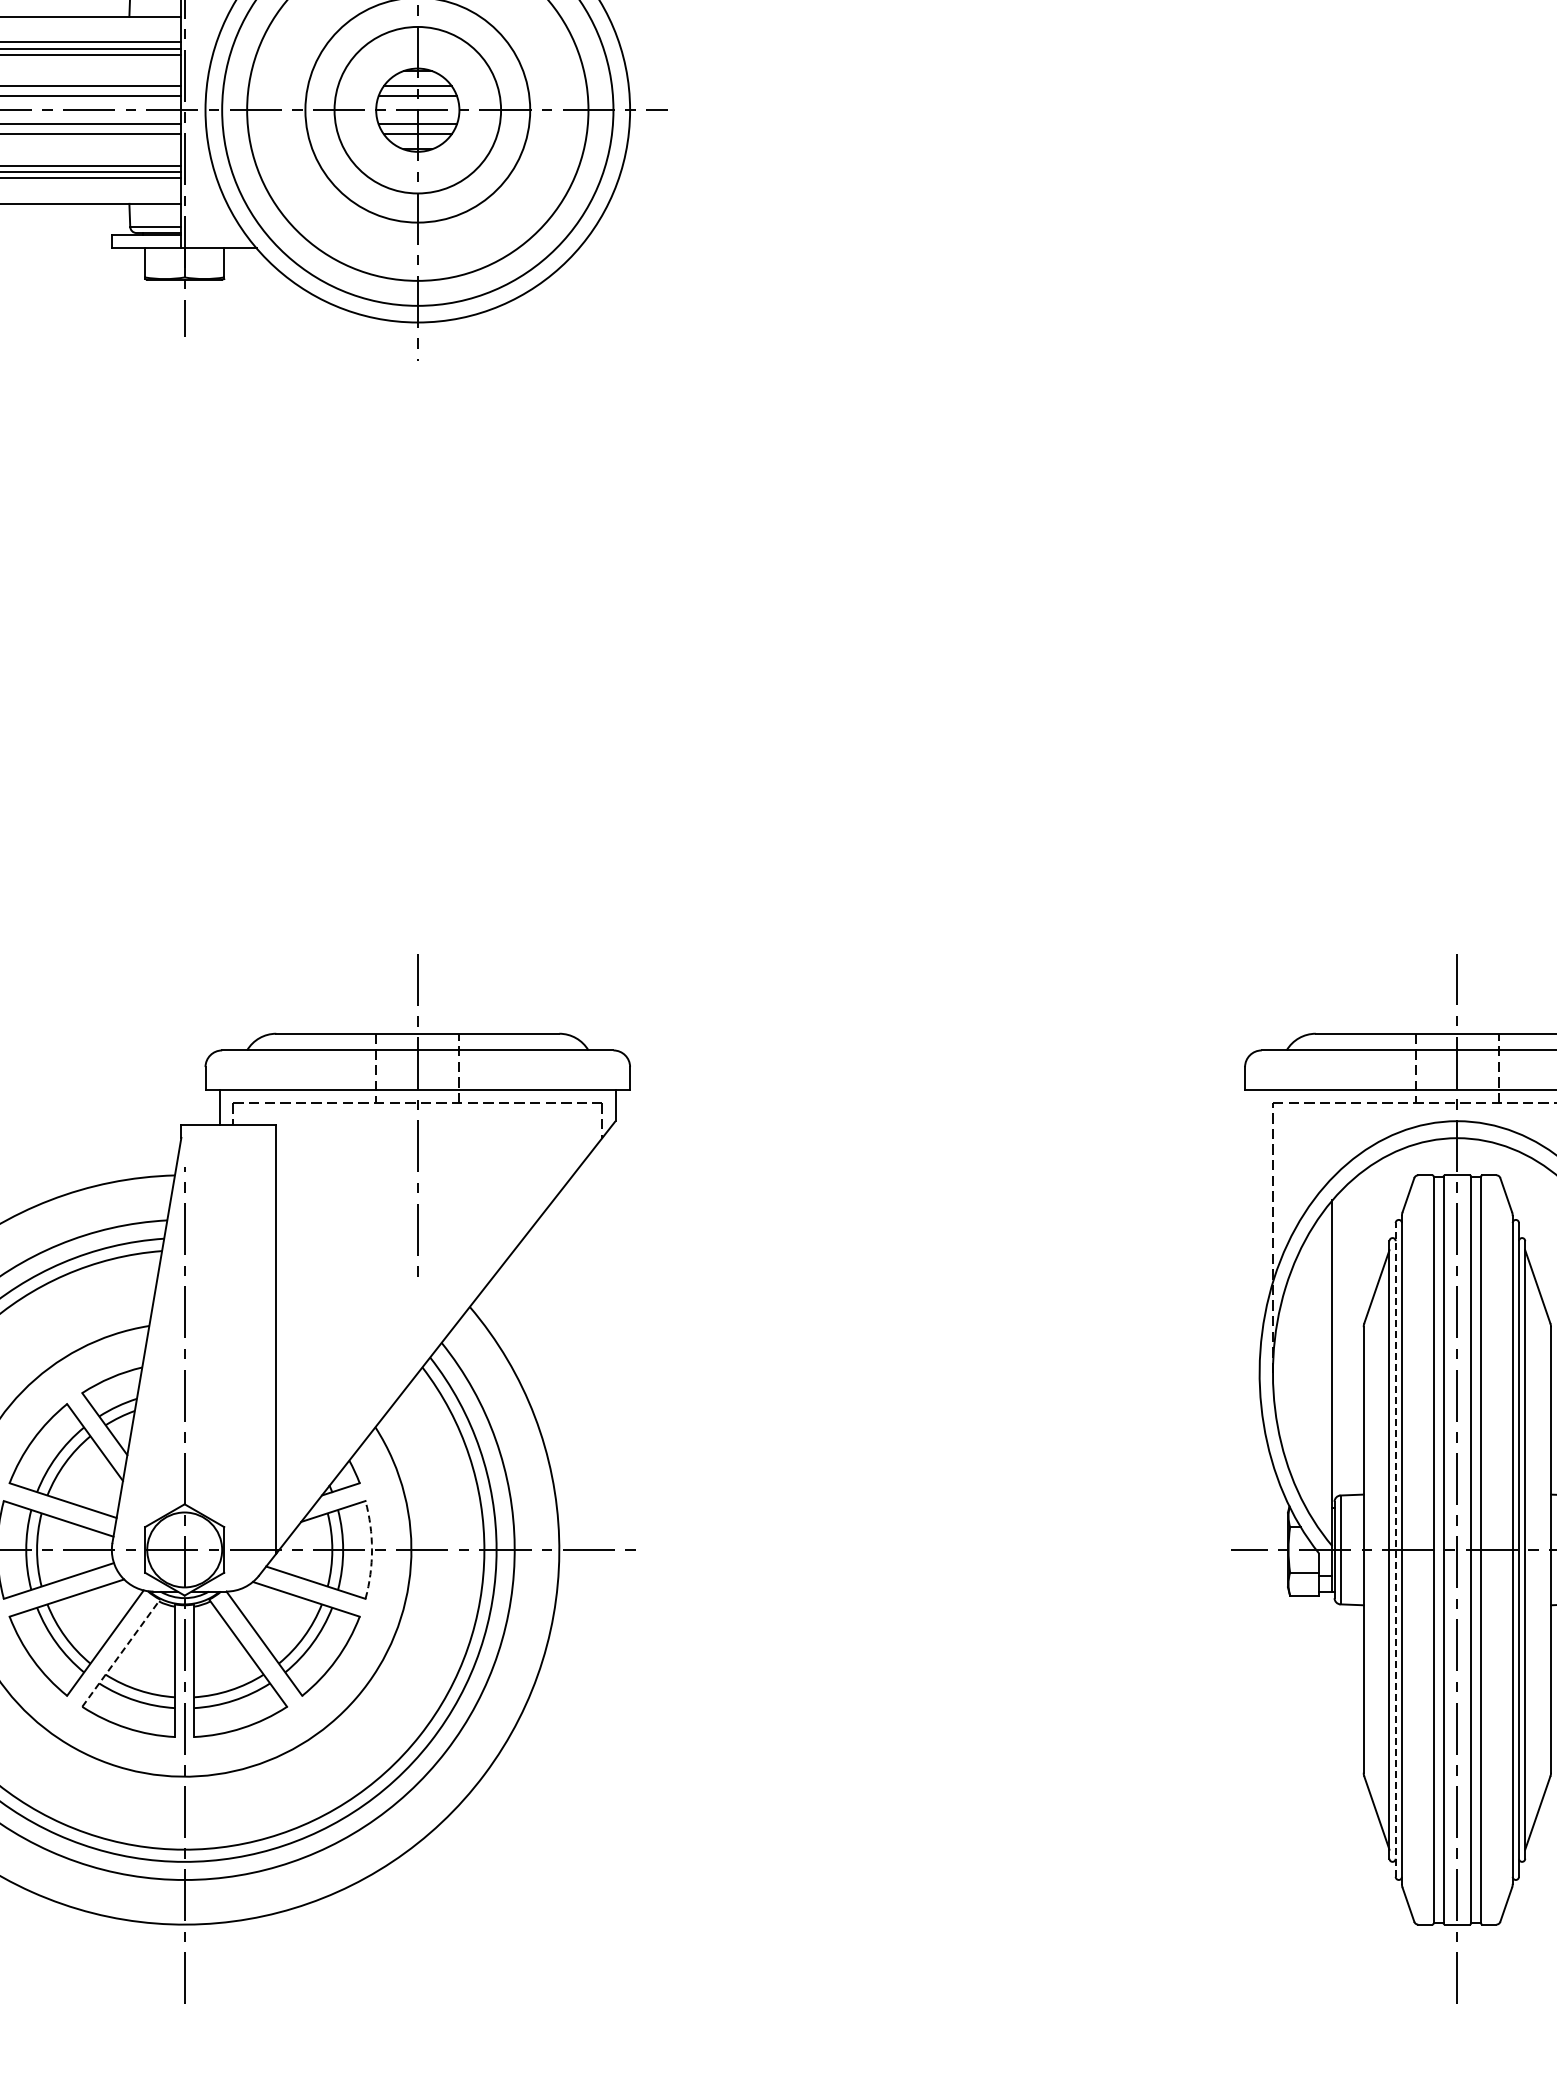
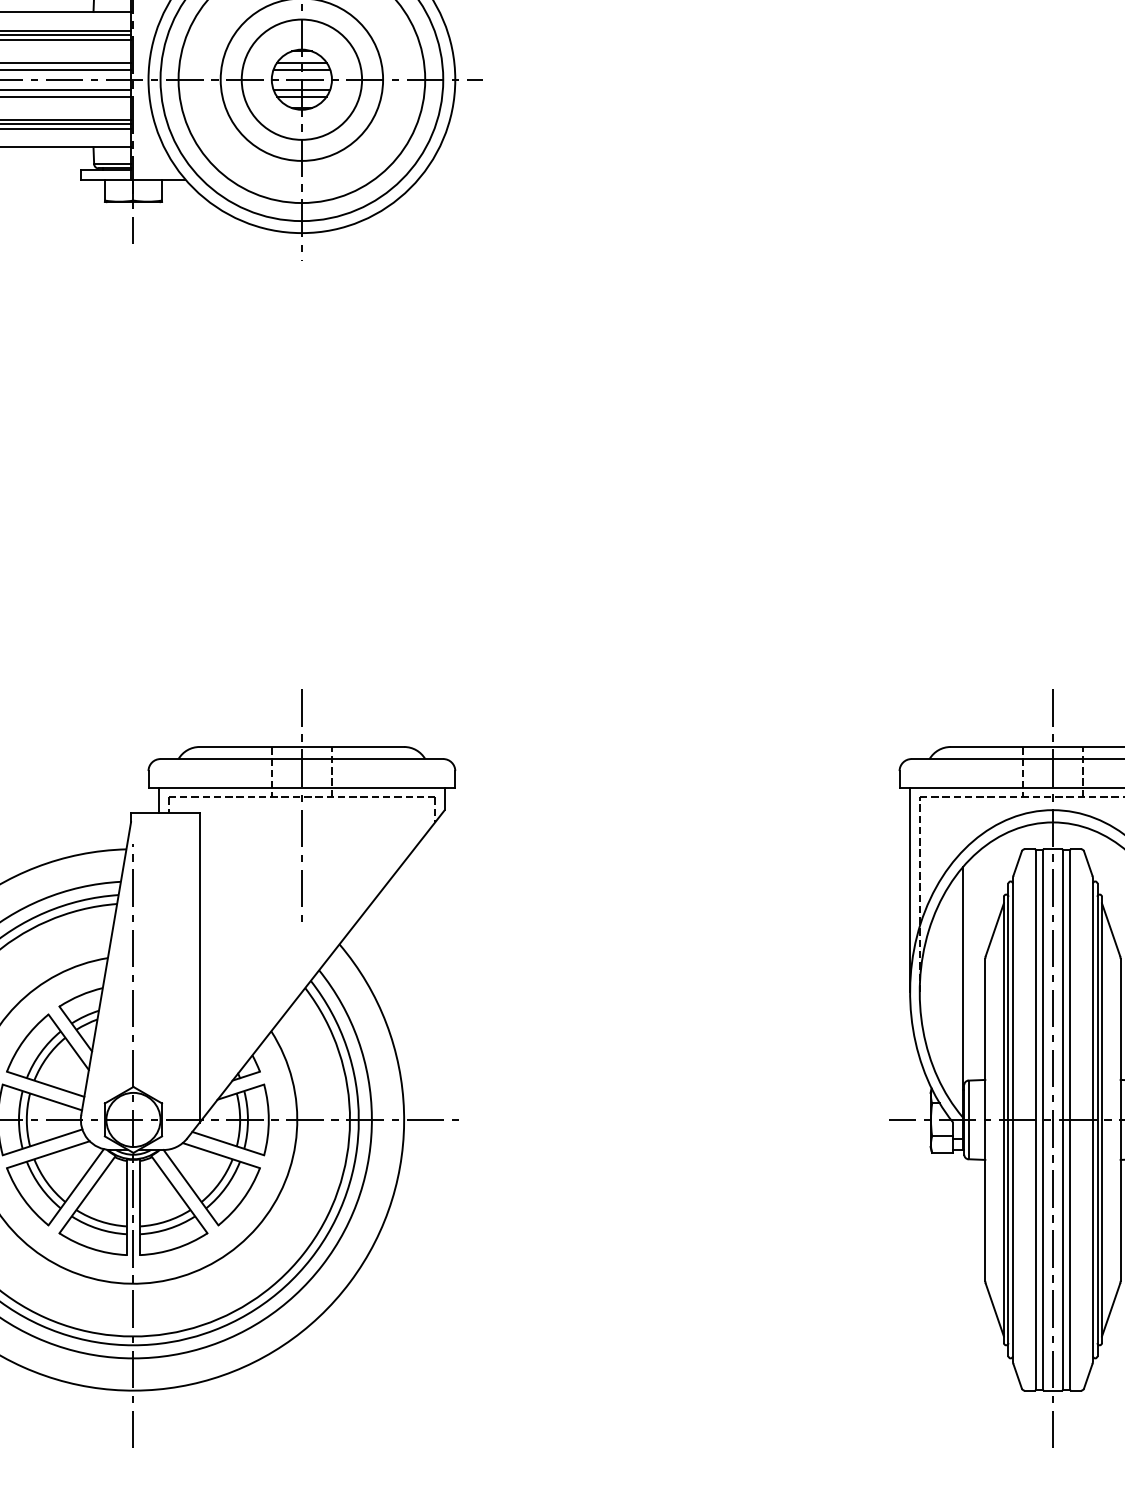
line: (1259, 1231) -> (910, 889), added
arc: (372, 1549) -> (269, 1119), dashed -> solid
line: (1395, 1549) -> (1008, 1119), dashed -> solid
line: (121, 1652) -> (87, 1194), dashed -> solid

